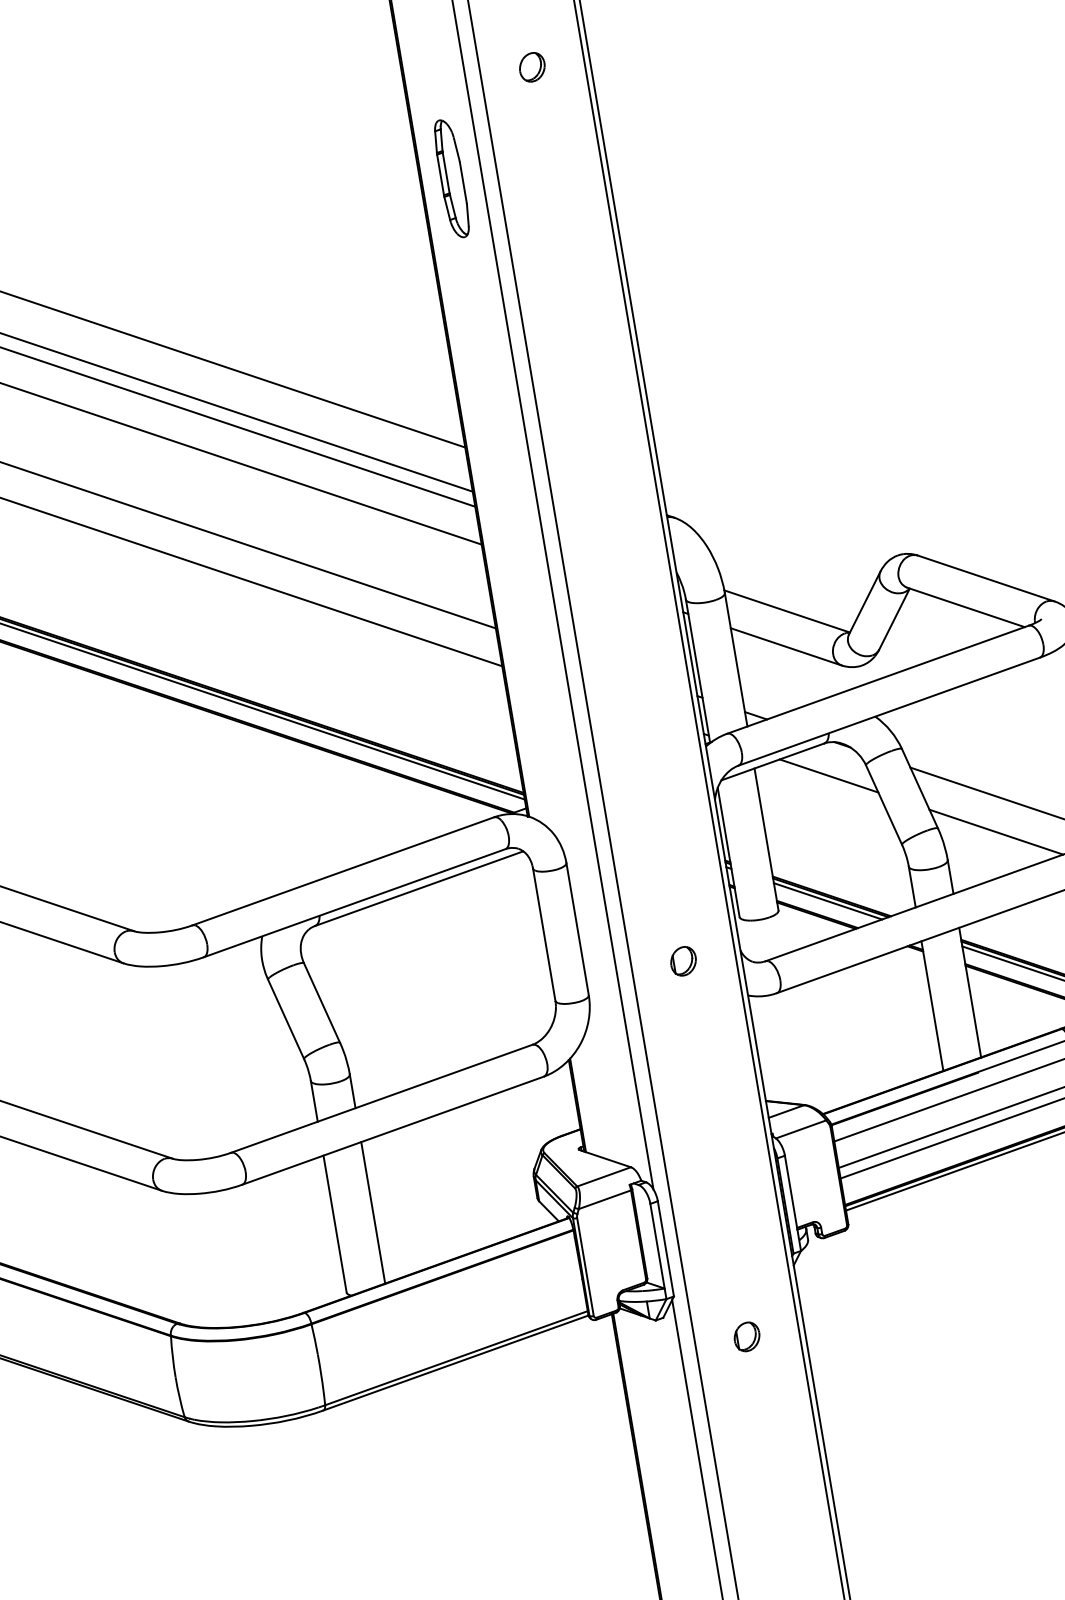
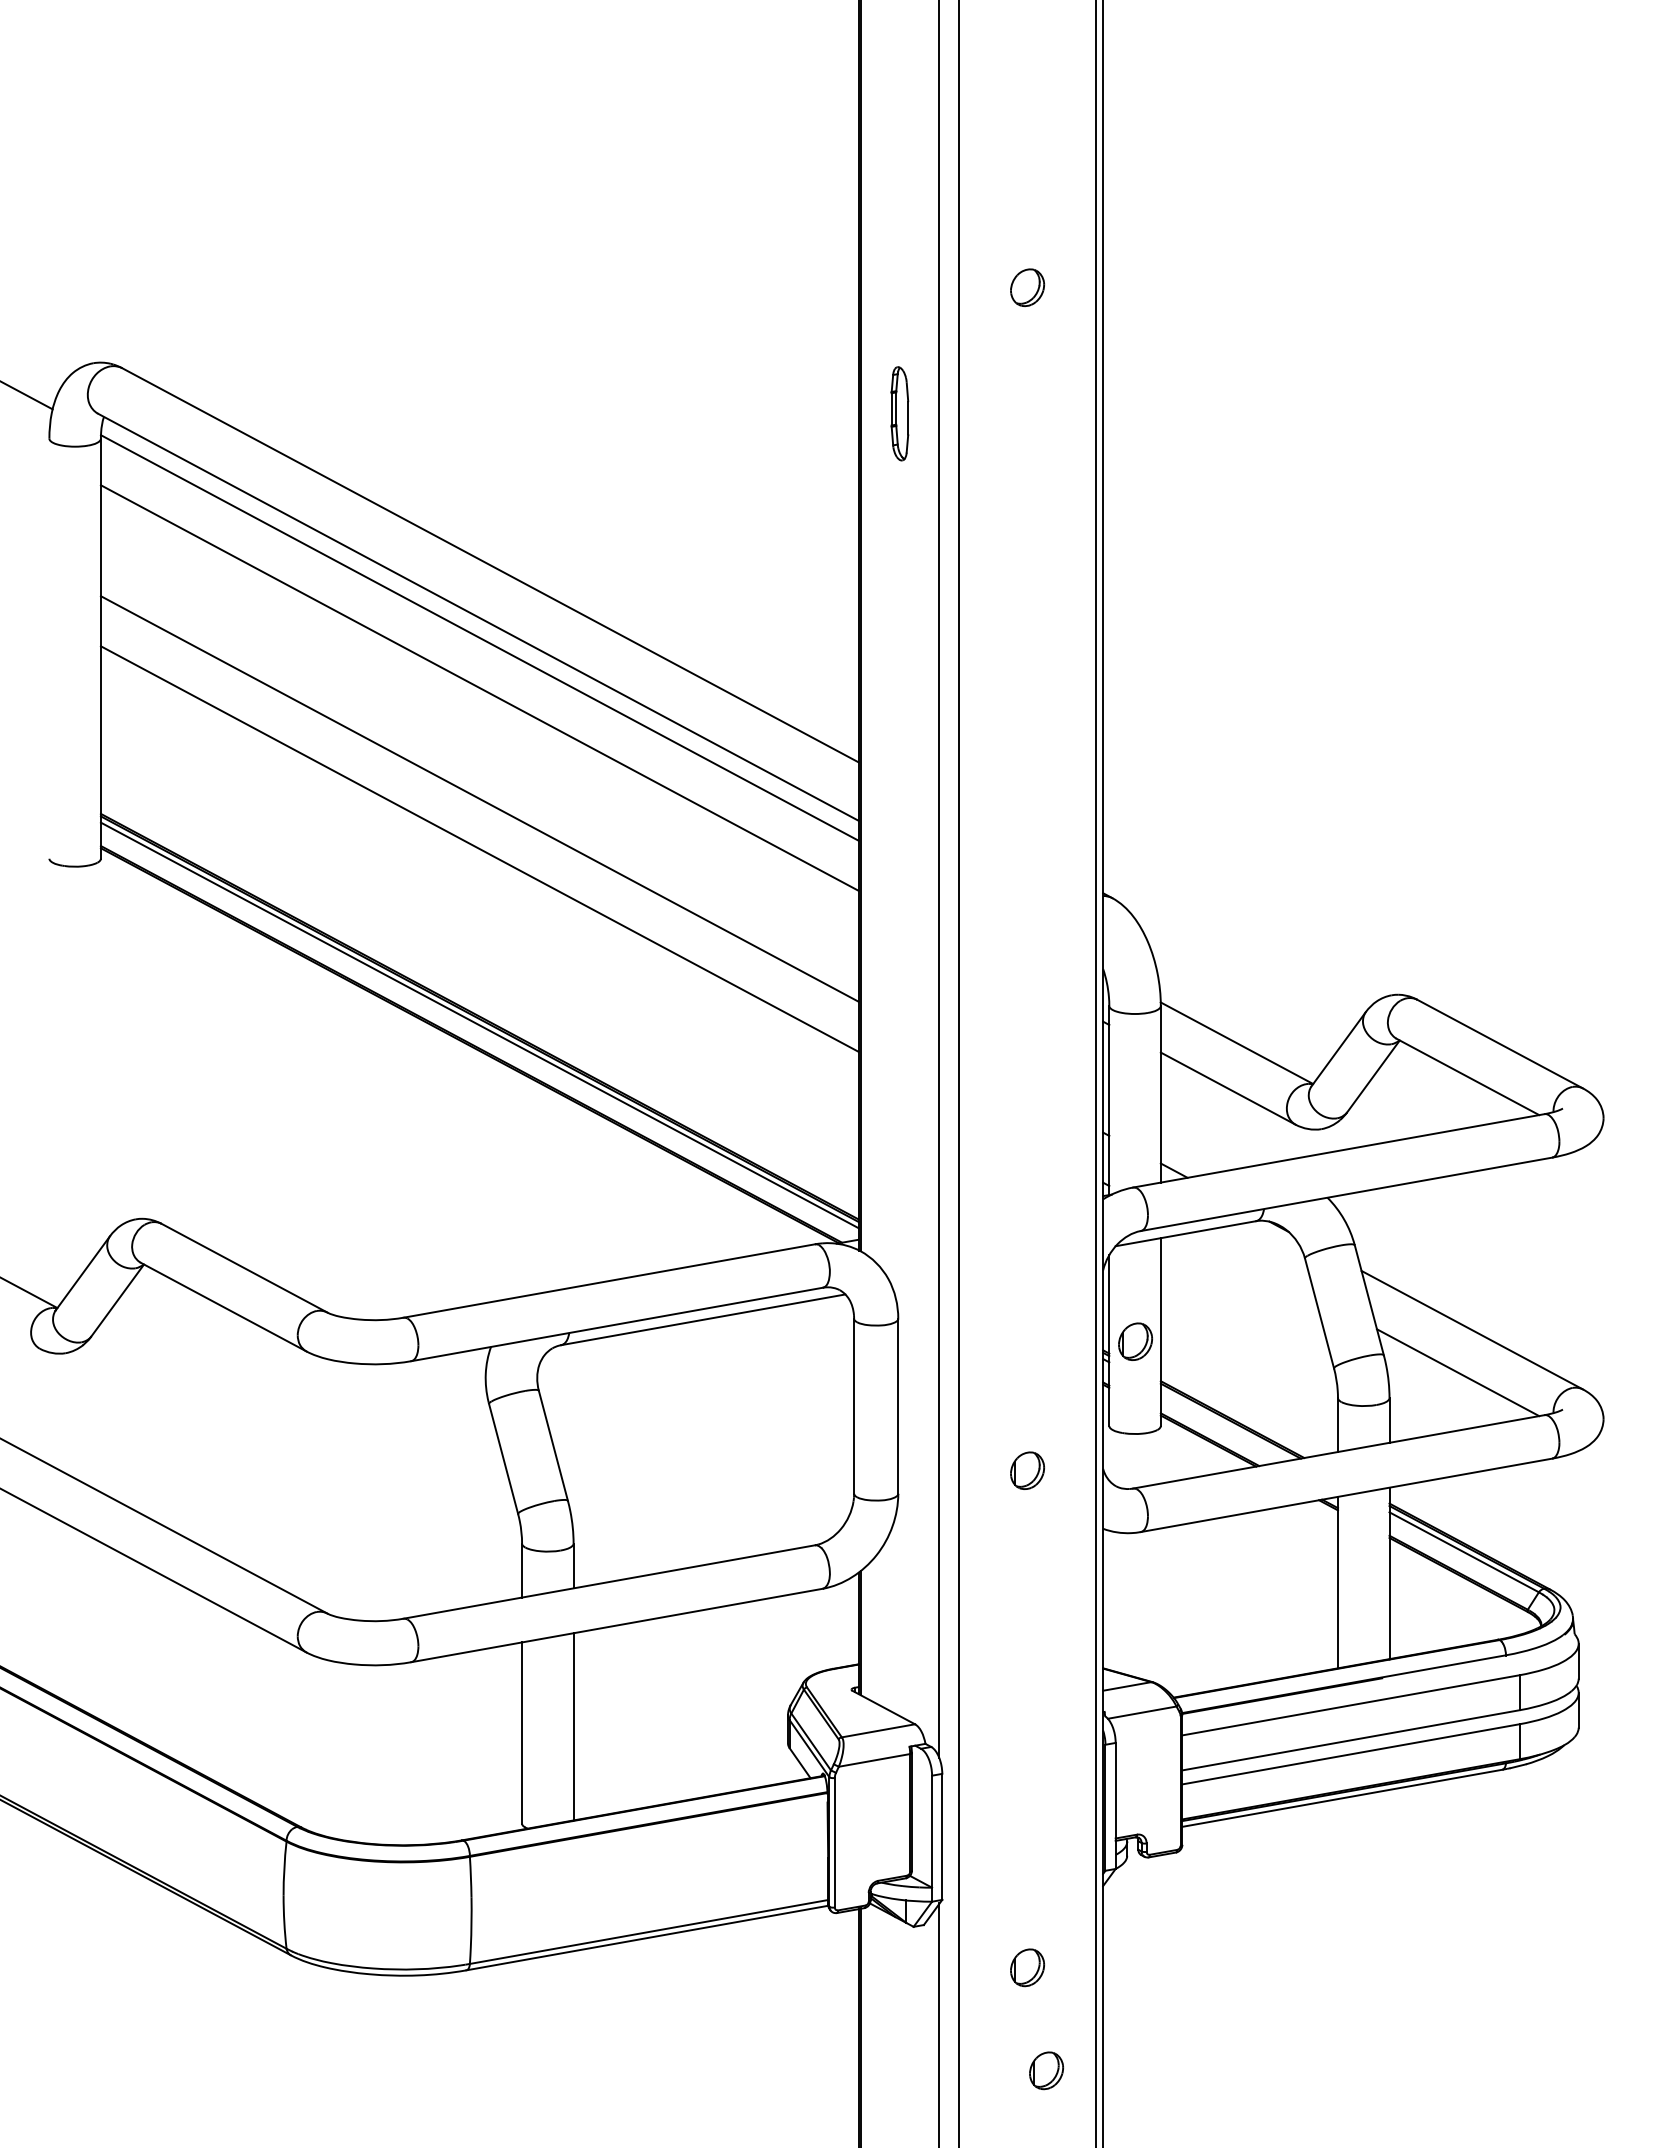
part: (451, 178) -> (899, 413), size x0.6
line: (828, 776) -> (1254, 1264), removed
part: (748, 849) -> (1135, 1341), added
line: (827, 900) -> (1226, 1424), removed
part: (774, 1412) -> (1046, 2070), added

